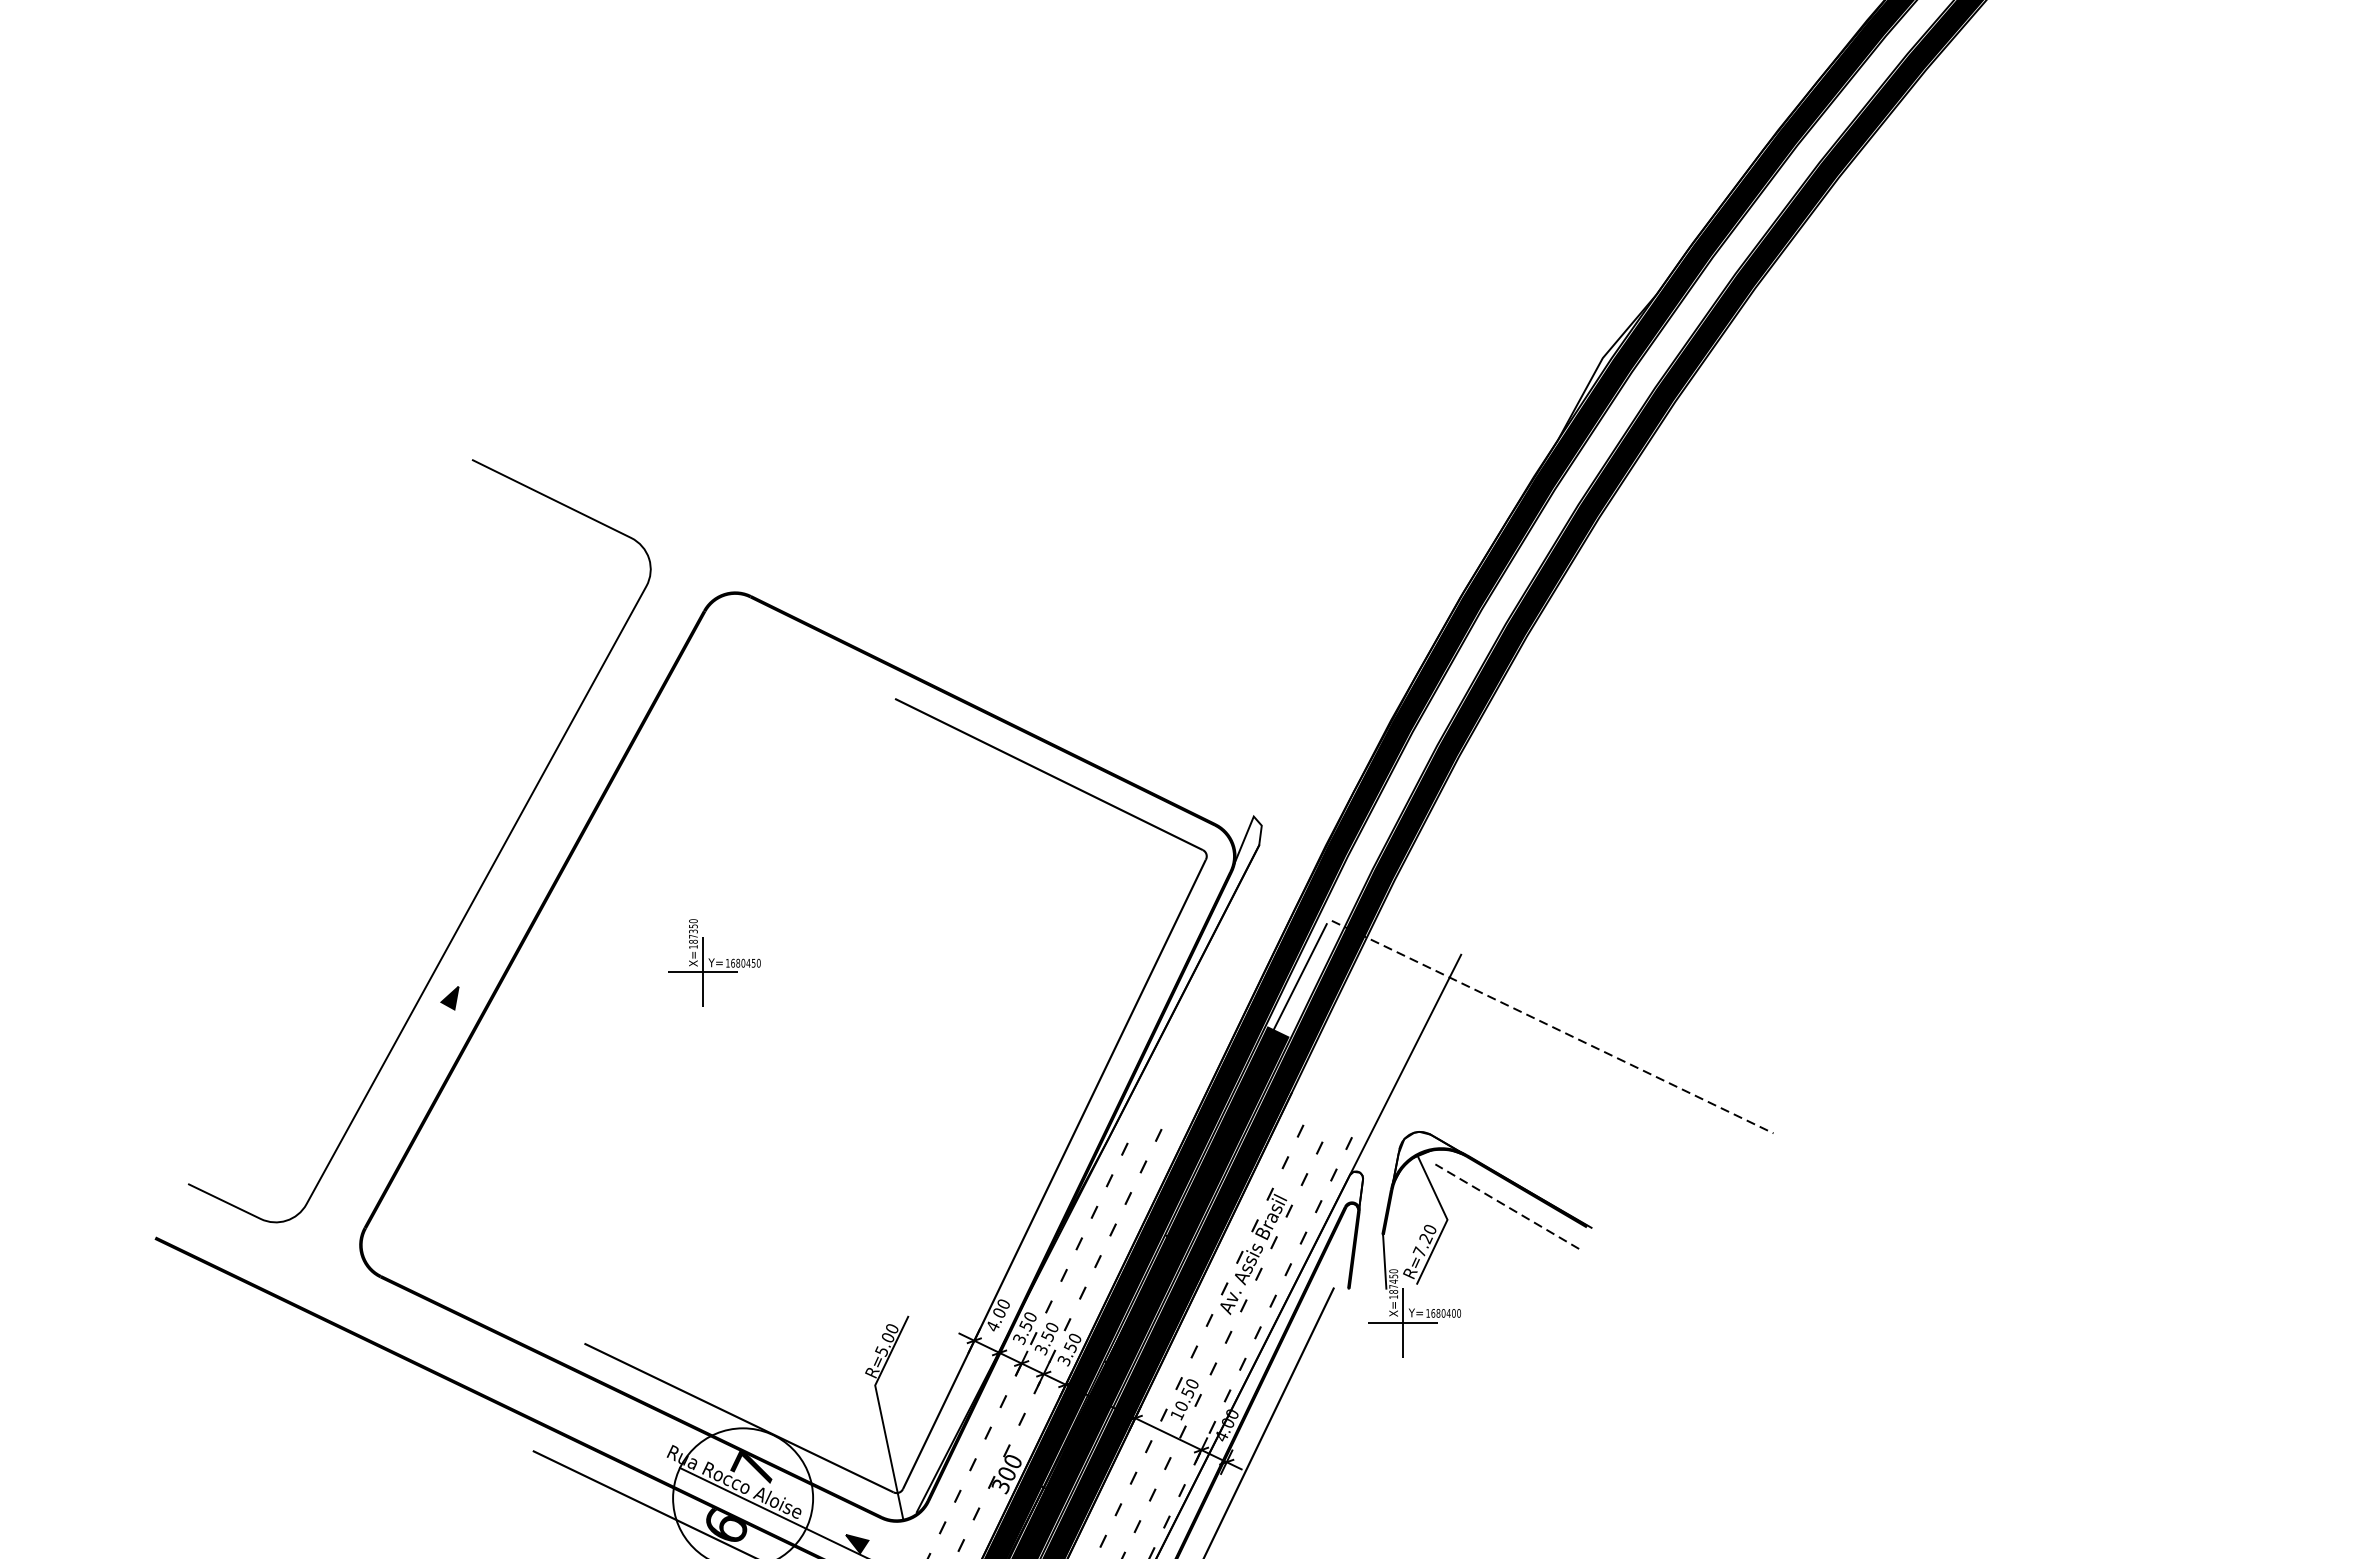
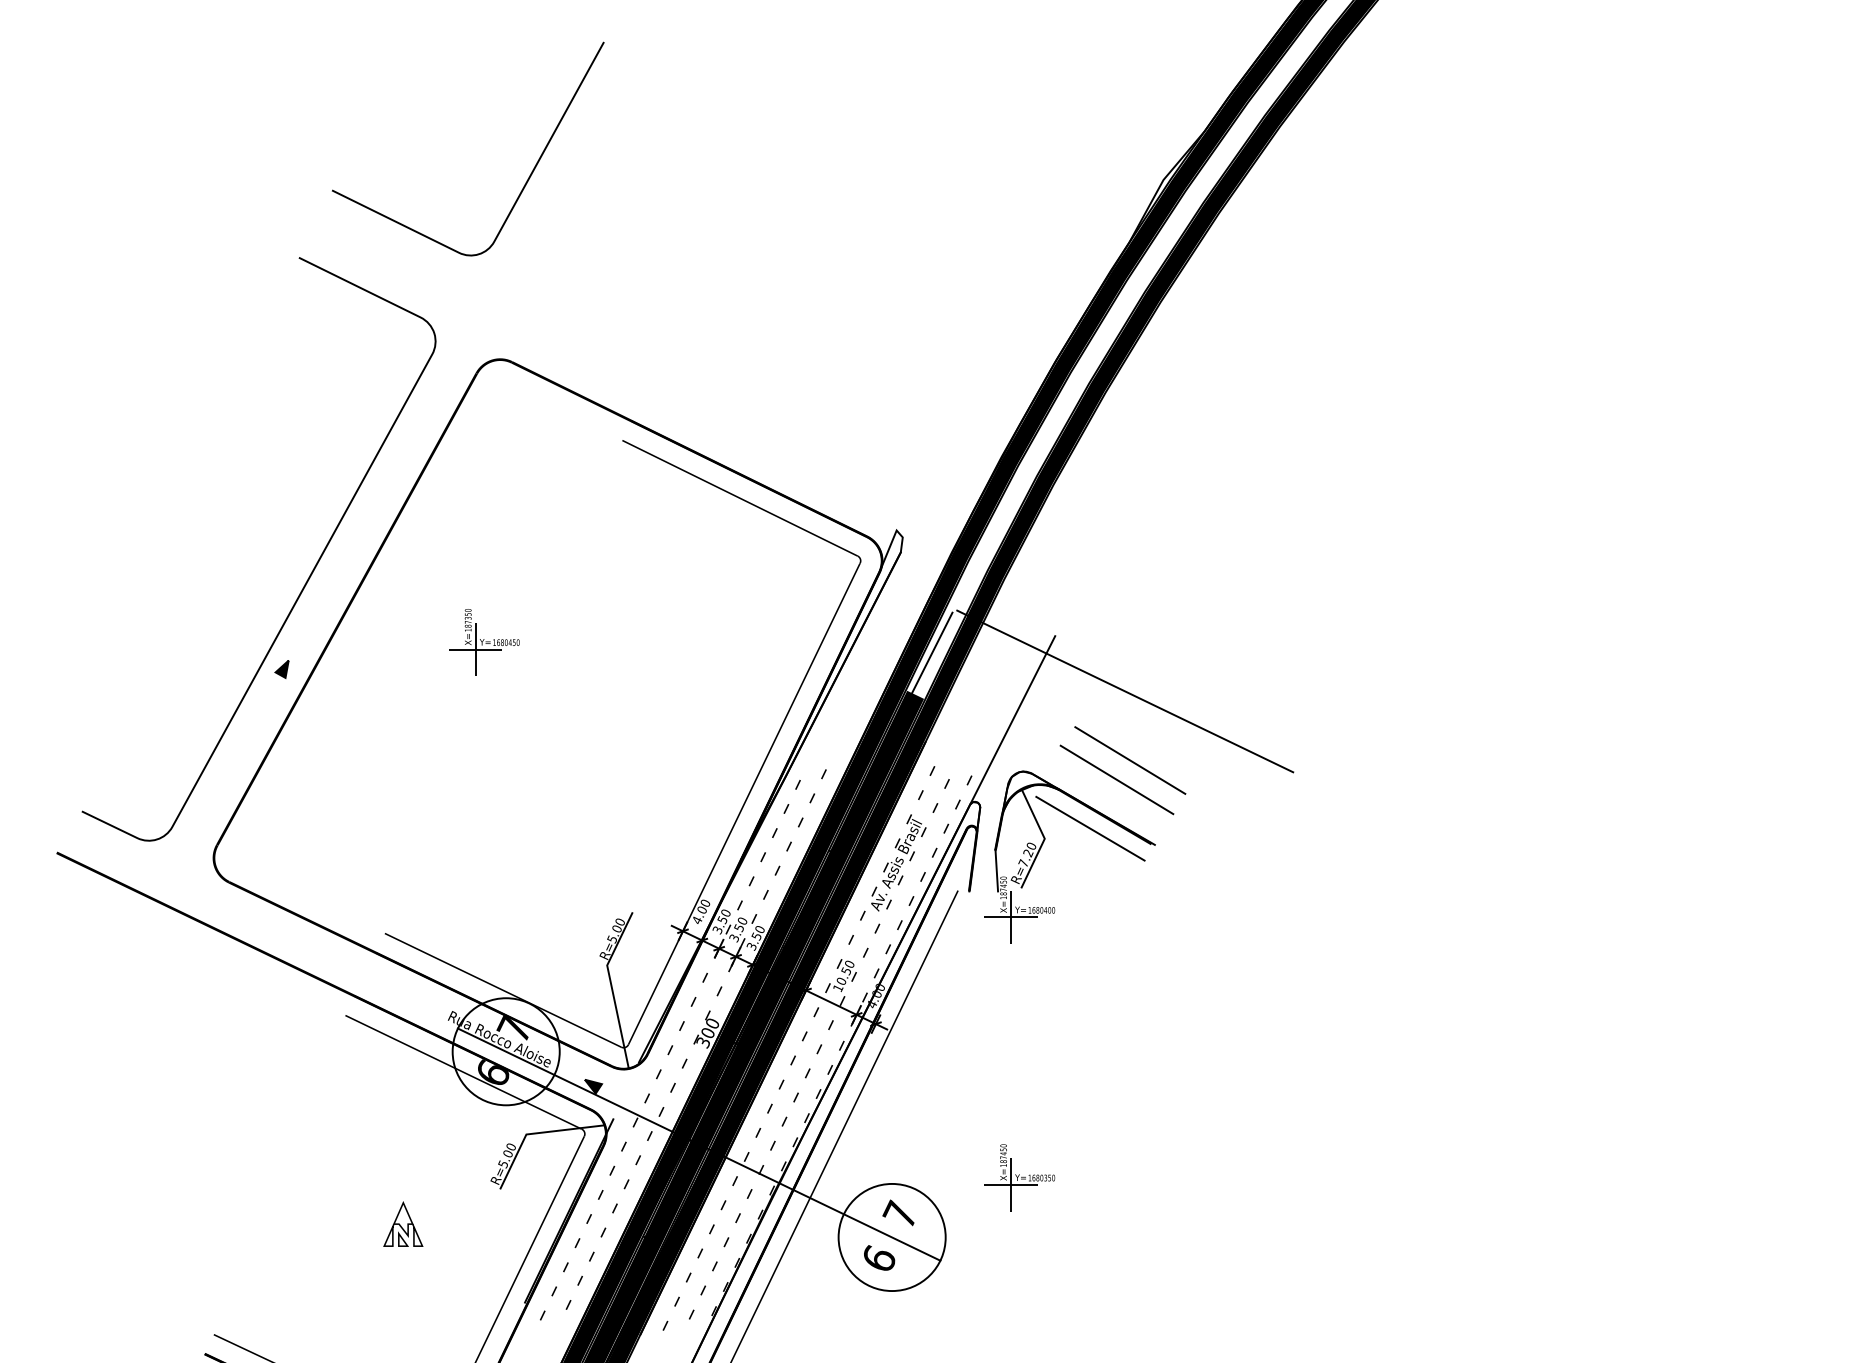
curve: (769, 358) -> (526, 180), added
line: (1553, 1027) -> (1125, 691), dashed -> solid
line: (1559, 1117) -> (1130, 760), added
line: (1541, 1142) -> (1116, 779), added
line: (1507, 1206) -> (1090, 828), dashed -> solid

